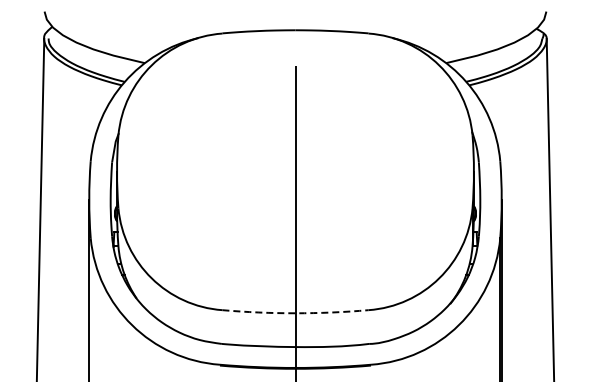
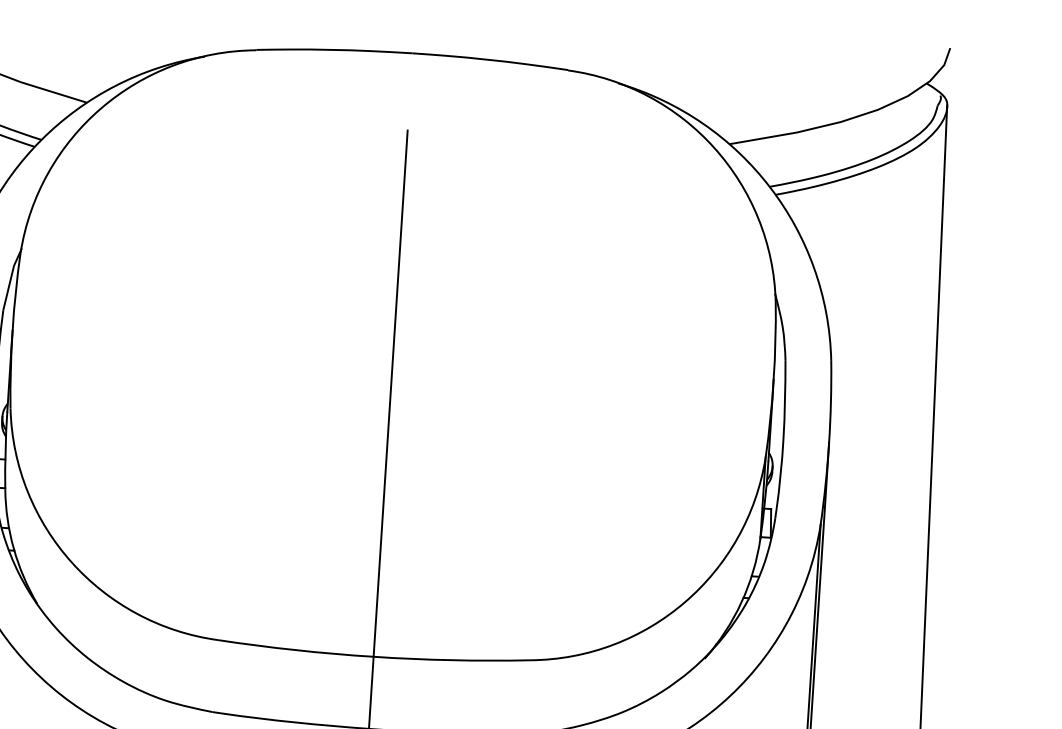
arc: (295, 313) -> (373, 657), dashed -> solid

